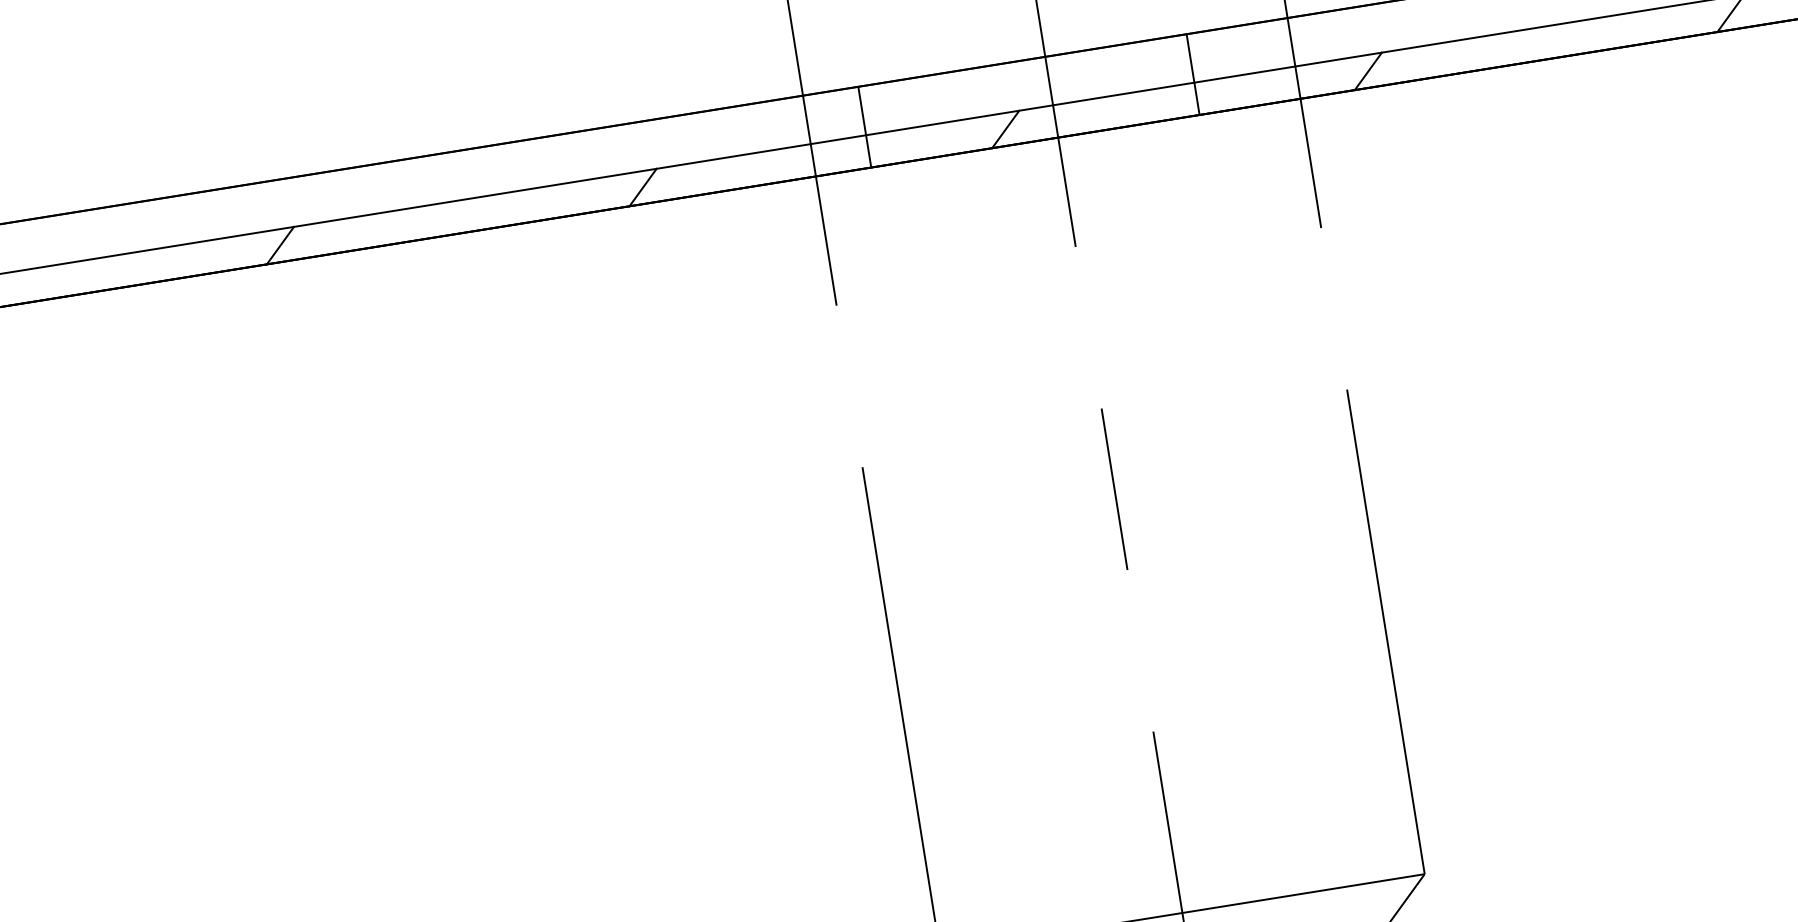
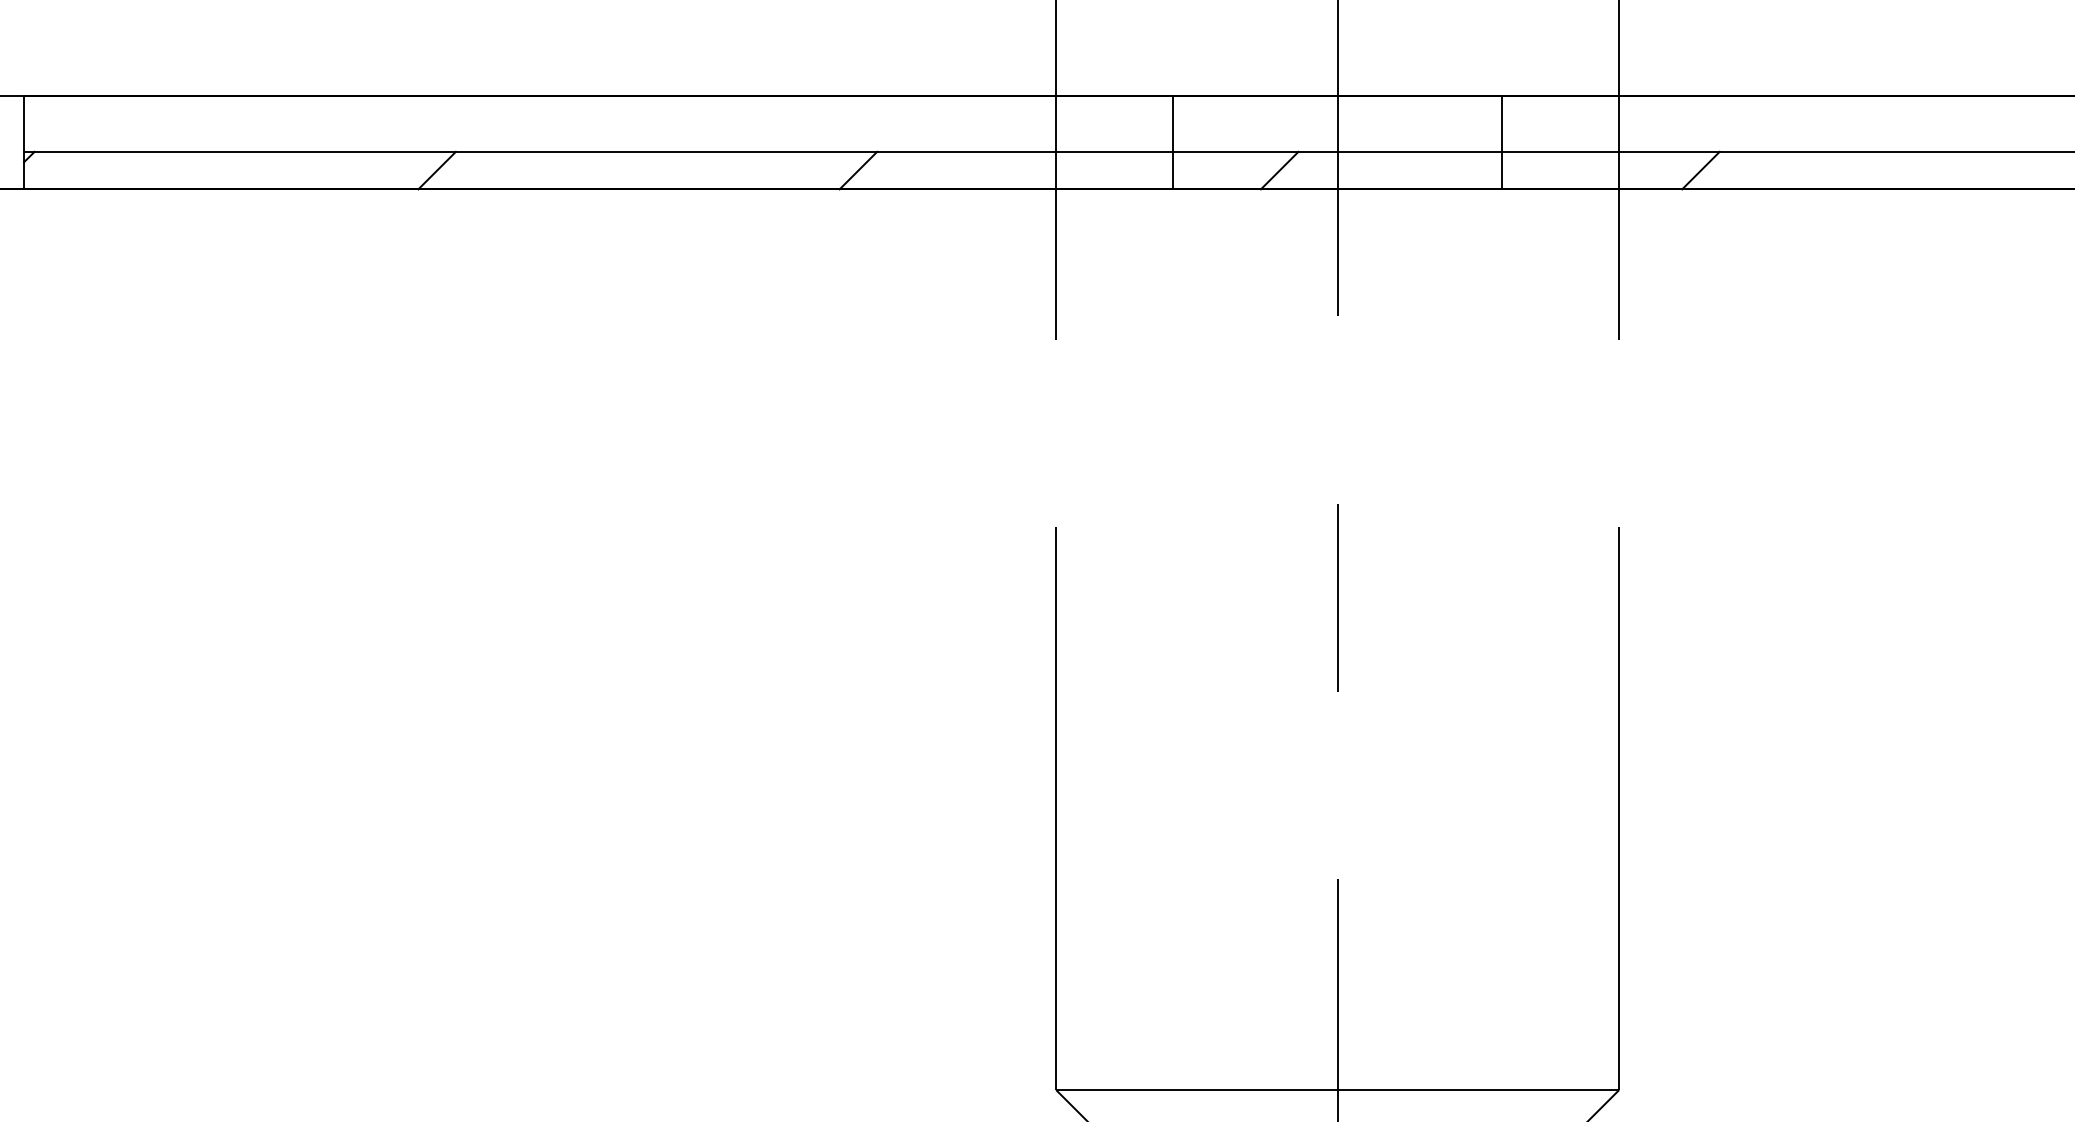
line: (864, 127) -> (1173, 142), moved

